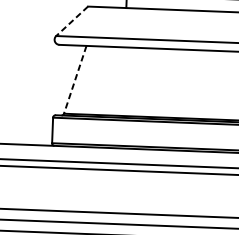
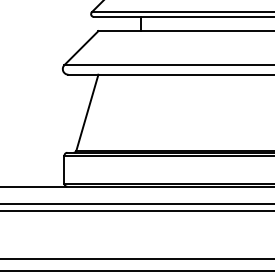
line: (72, 21) -> (81, 48), dashed -> solid
line: (75, 79) -> (87, 112), dashed -> solid

